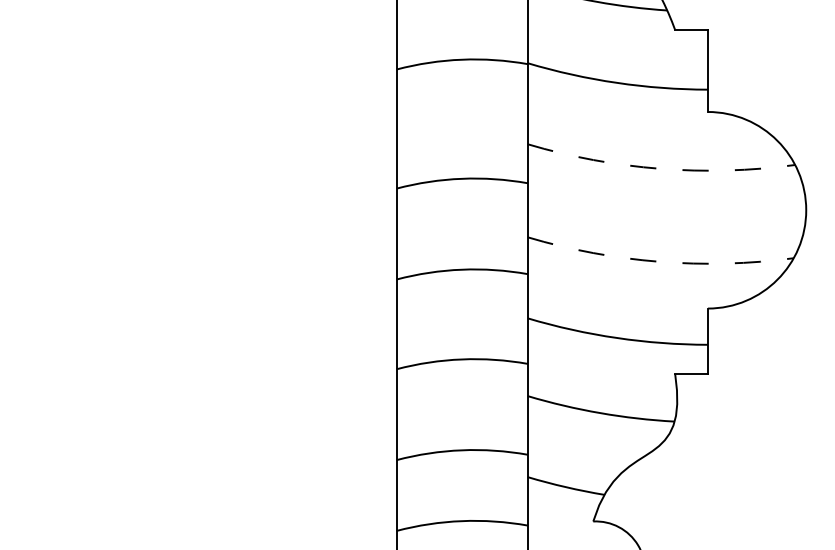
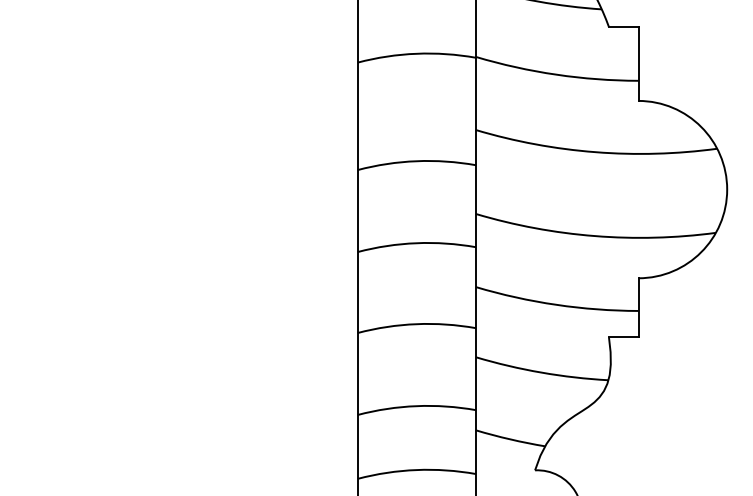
arc: (660, 169) -> (595, 152), dashed -> solid
arc: (659, 262) -> (594, 236), dashed -> solid

